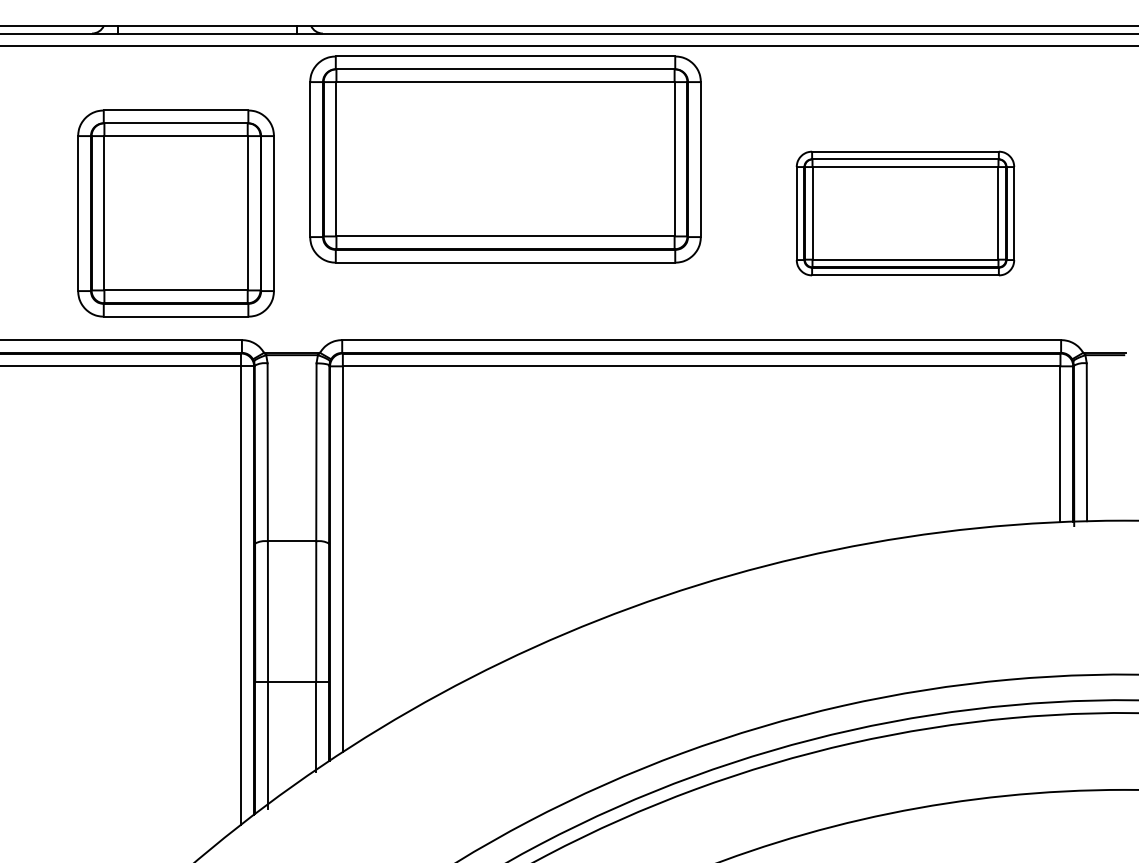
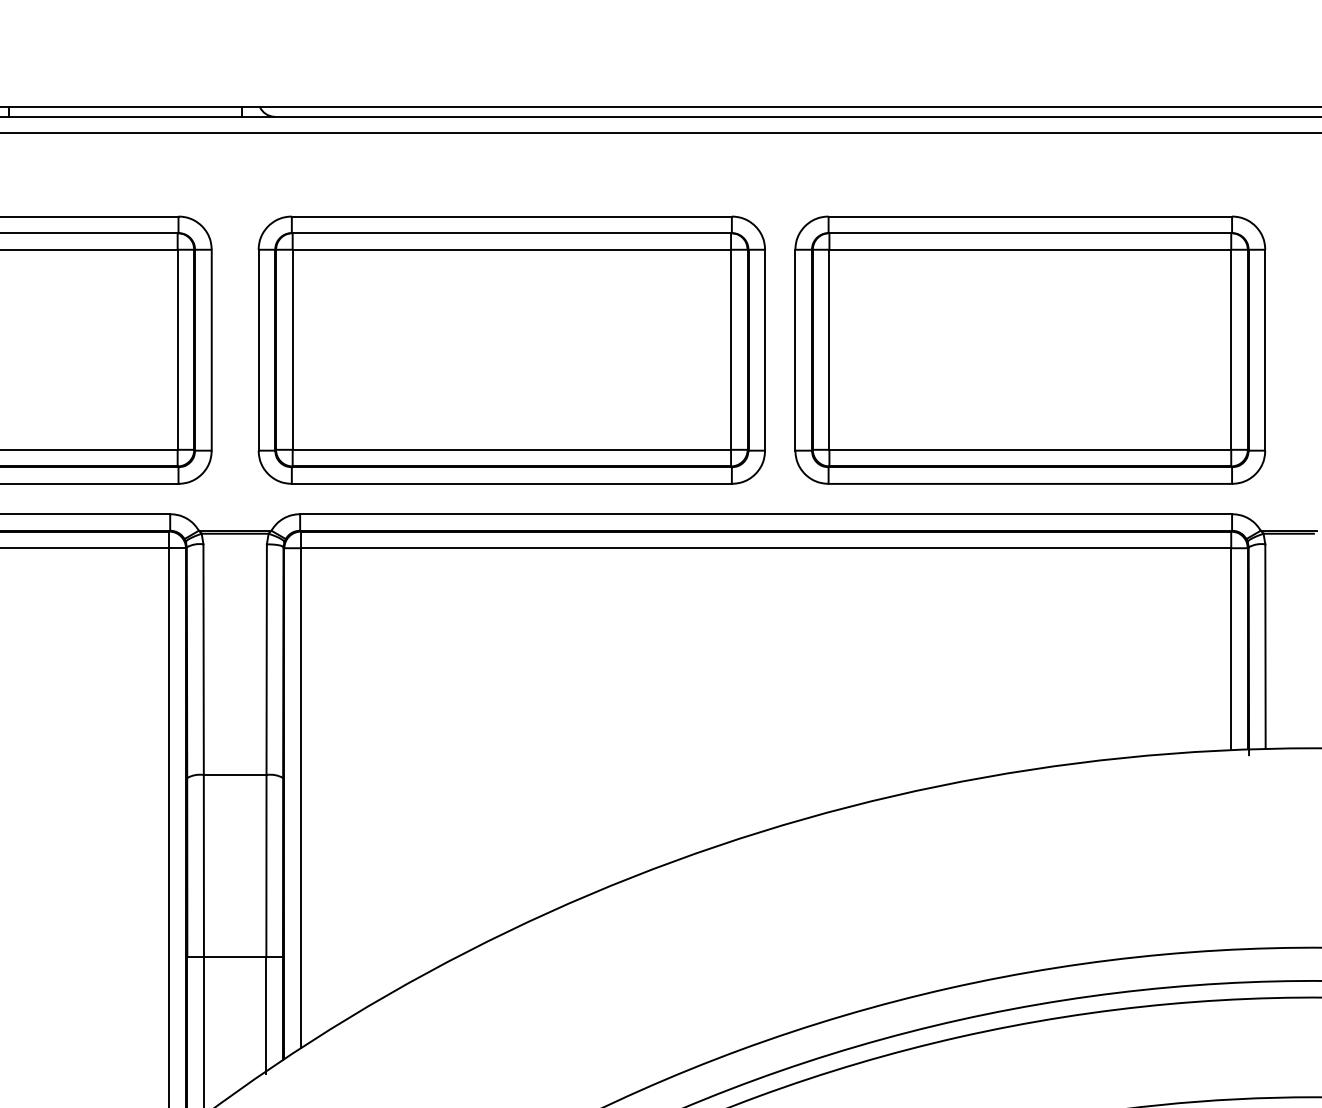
part: (505, 159) -> (511, 350), moved
part: (905, 213) -> (1030, 350), size x1.67

